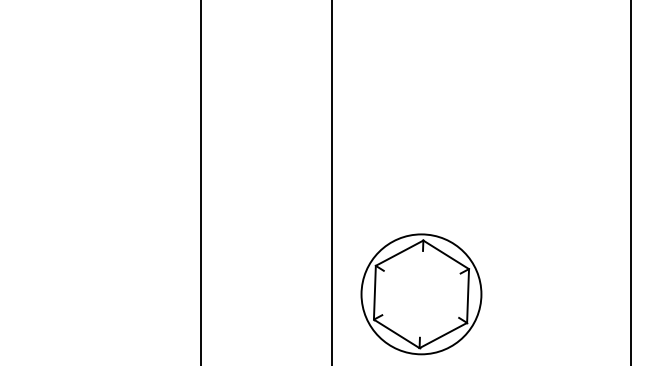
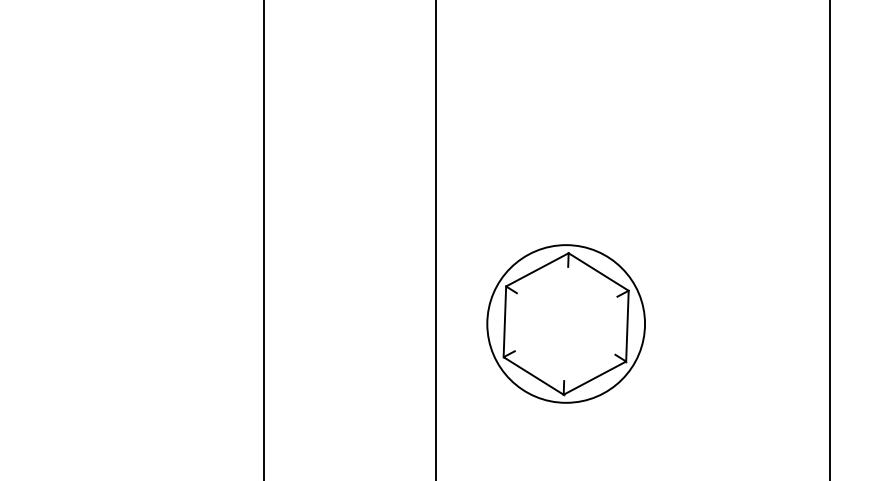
part: (420, 294) -> (565, 323), moved

